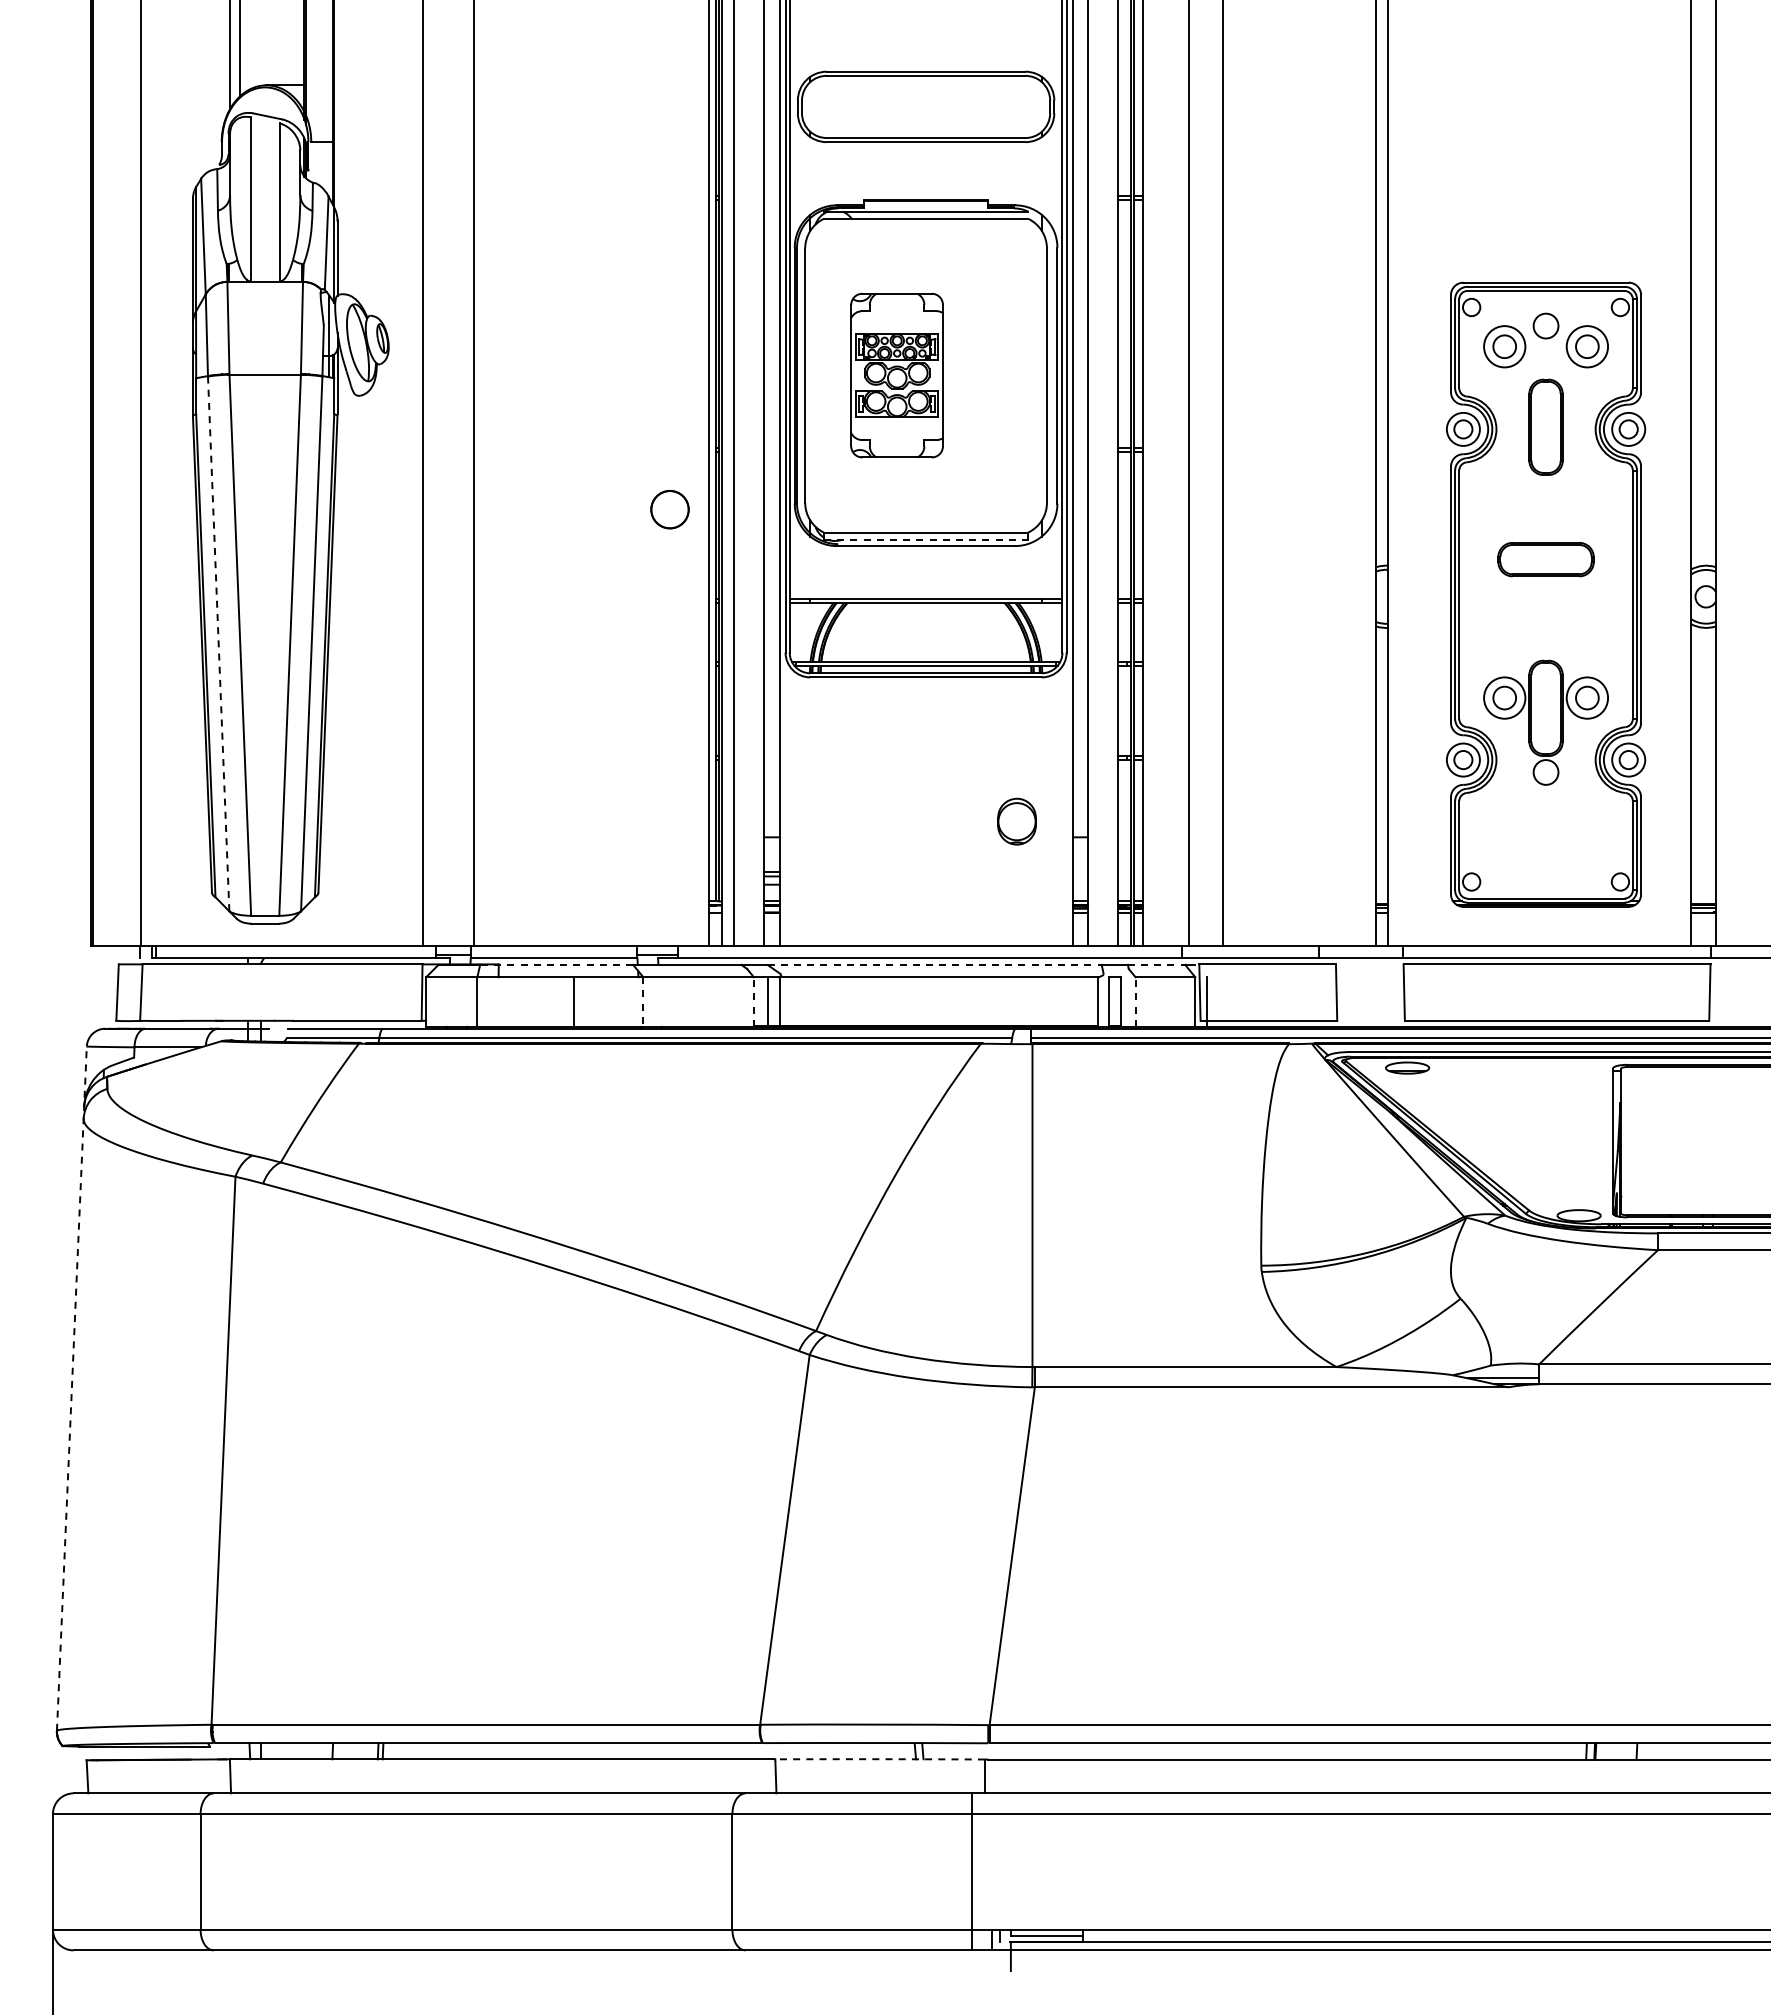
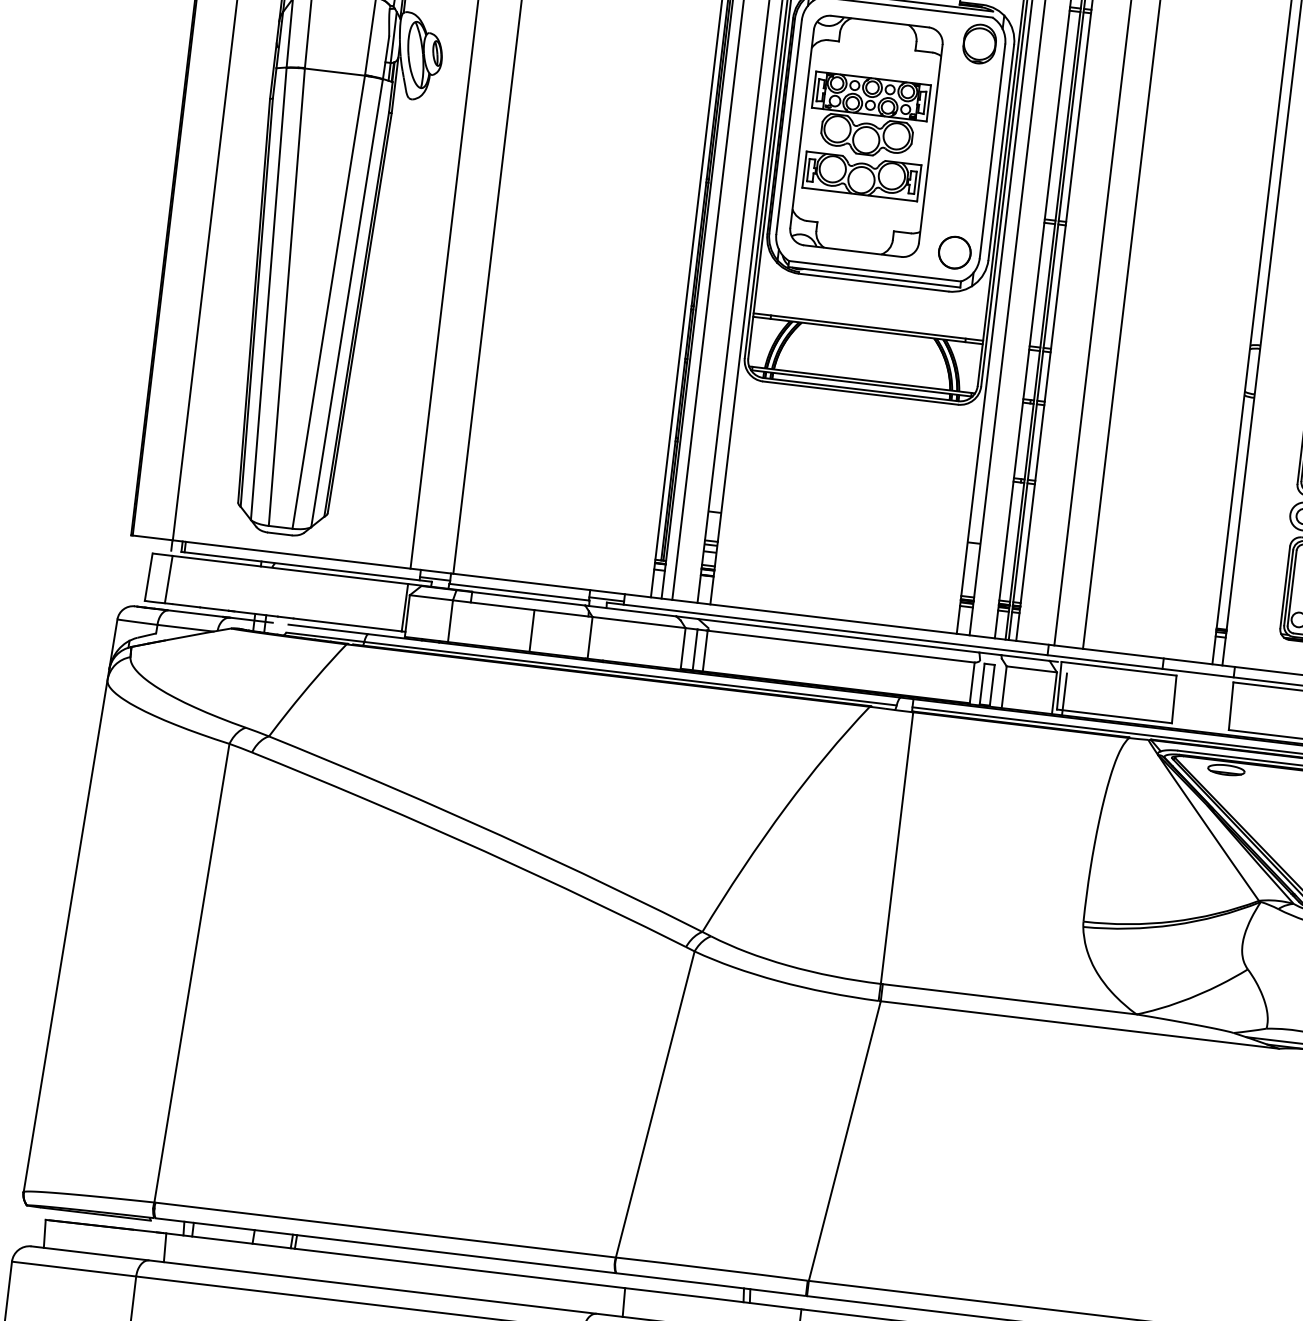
part: (896, 375) -> (865, 136), size x1.67
circle: (669, 509) -> (954, 252), moved
line: (926, 539) -> (874, 277), dashed -> solid
line: (218, 643) -> (268, 293), dashed -> solid
part: (1016, 821) -> (979, 43), moved
line: (556, 964) -> (520, 597), dashed -> solid
line: (935, 964) -> (839, 635), dashed -> solid
line: (1156, 964) -> (1025, 657), dashed -> solid
line: (643, 1002) -> (590, 638), dashed -> solid
line: (753, 1002) -> (682, 649), dashed -> solid
line: (1135, 1002) -> (1004, 687), dashed -> solid
line: (71, 1388) -> (70, 905), dashed -> solid
arc: (880, 1759) -> (713, 1298), dashed -> solid

